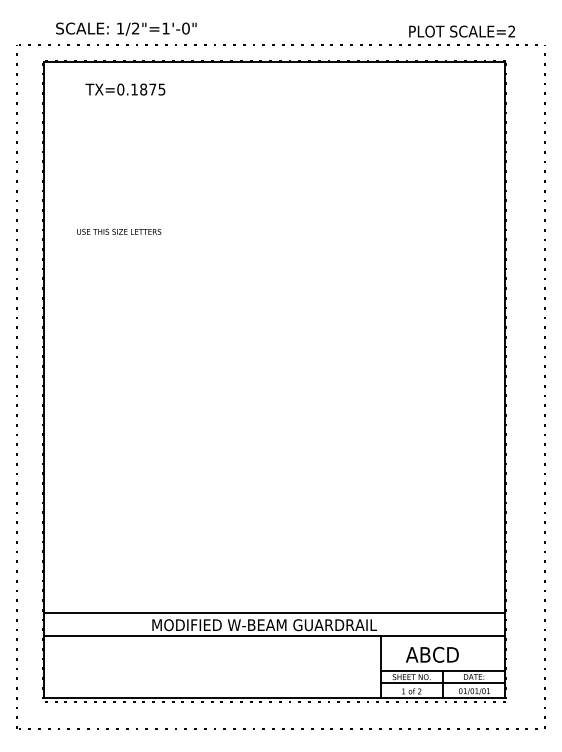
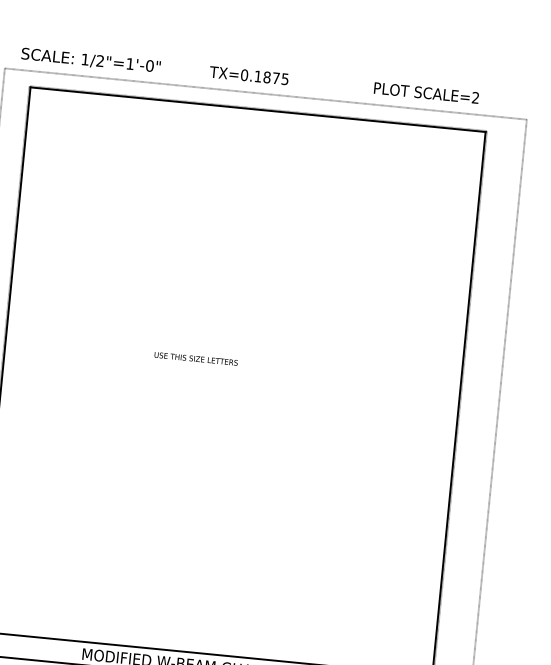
text: (126, 28) -> (91, 60), moved
text: (461, 31) -> (425, 92), moved
text: (125, 89) -> (249, 75), moved
text: (119, 231) -> (196, 358), moved

